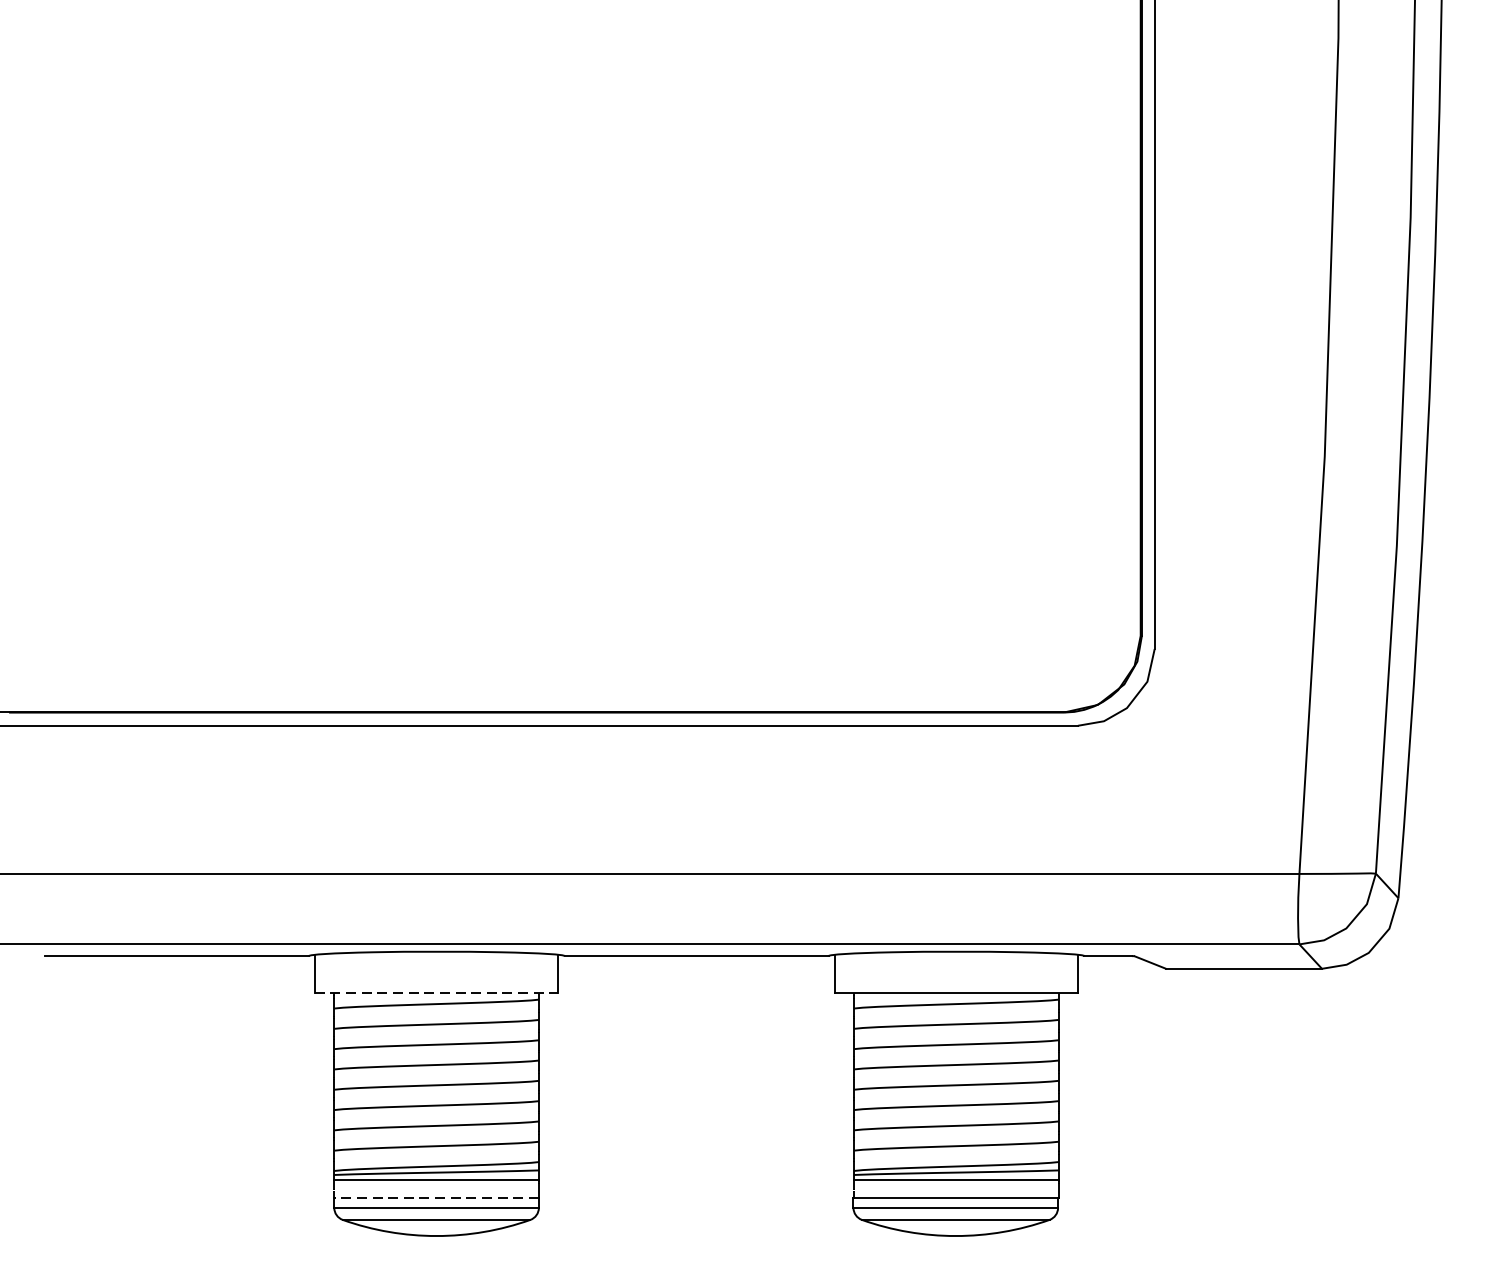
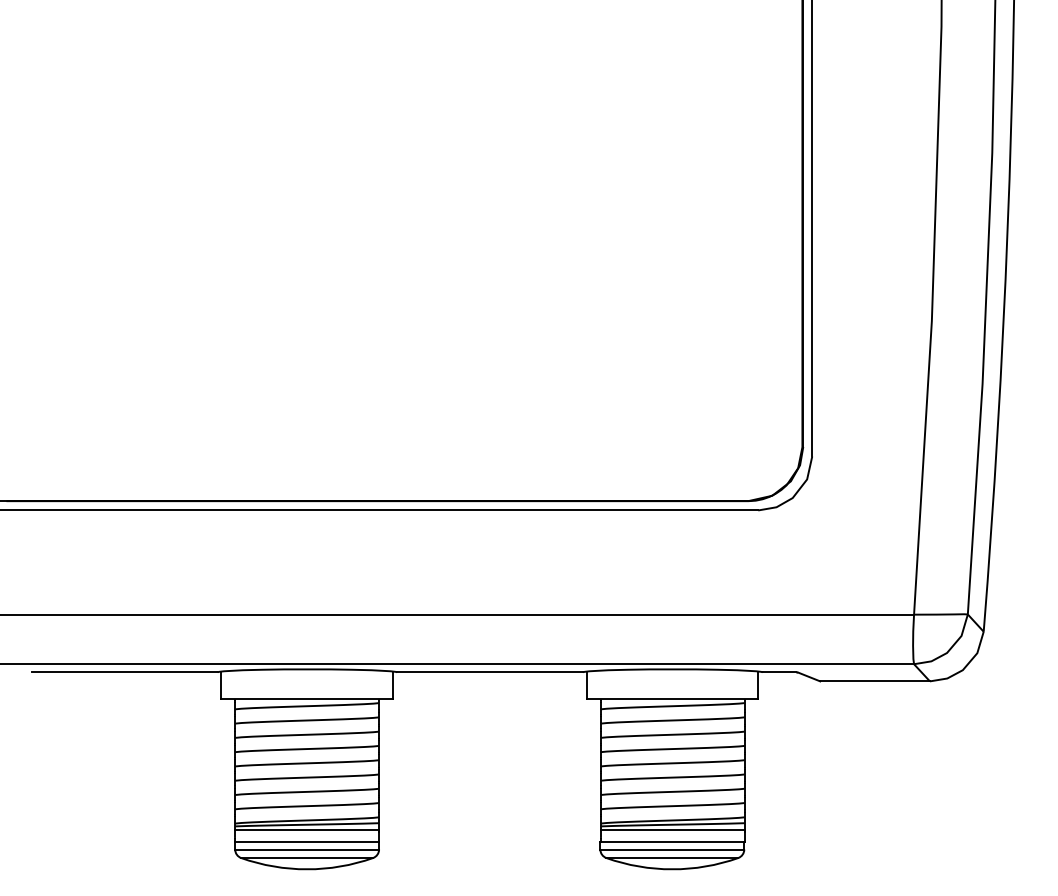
line: (437, 993) -> (307, 698), dashed -> solid
line: (437, 1197) -> (307, 842), dashed -> solid

